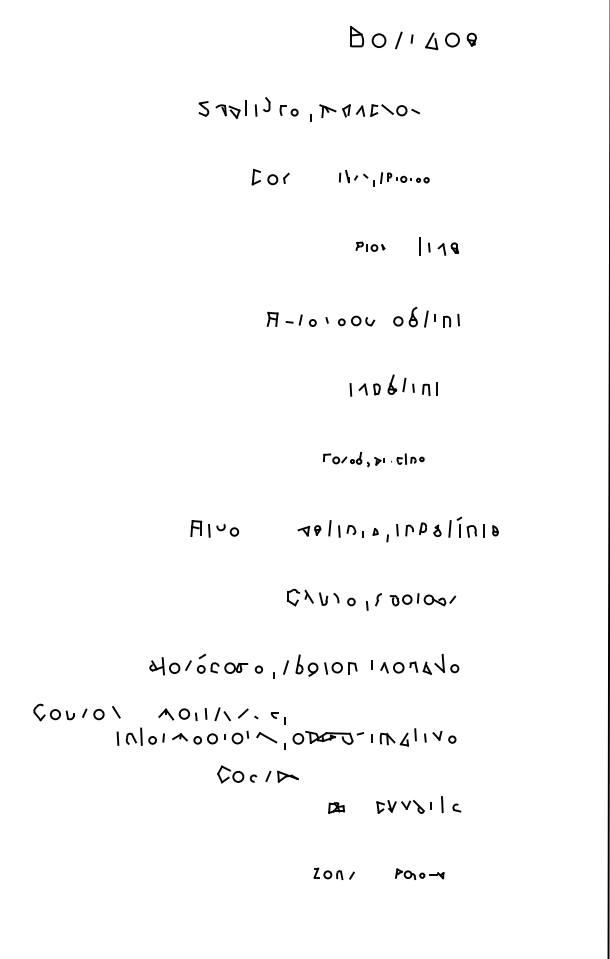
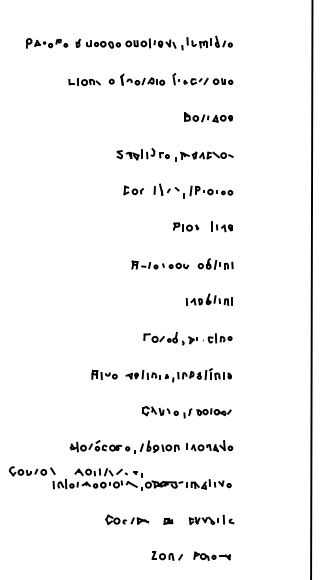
part: (412, 38) -> (208, 117), size x0.71
part: (308, 108) -> (174, 154), moved
part: (384, 177) -> (193, 190), size x1.67
part: (371, 245) -> (186, 226), size x1.67
part: (391, 384) -> (208, 299), moved
part: (372, 459) -> (187, 338), size x1.67
part: (397, 529) -> (178, 375), moved
part: (258, 773) -> (127, 519), moved
part: (332, 872) -> (166, 555), size x1.43
part: (418, 872) -> (211, 555), size x1.43

